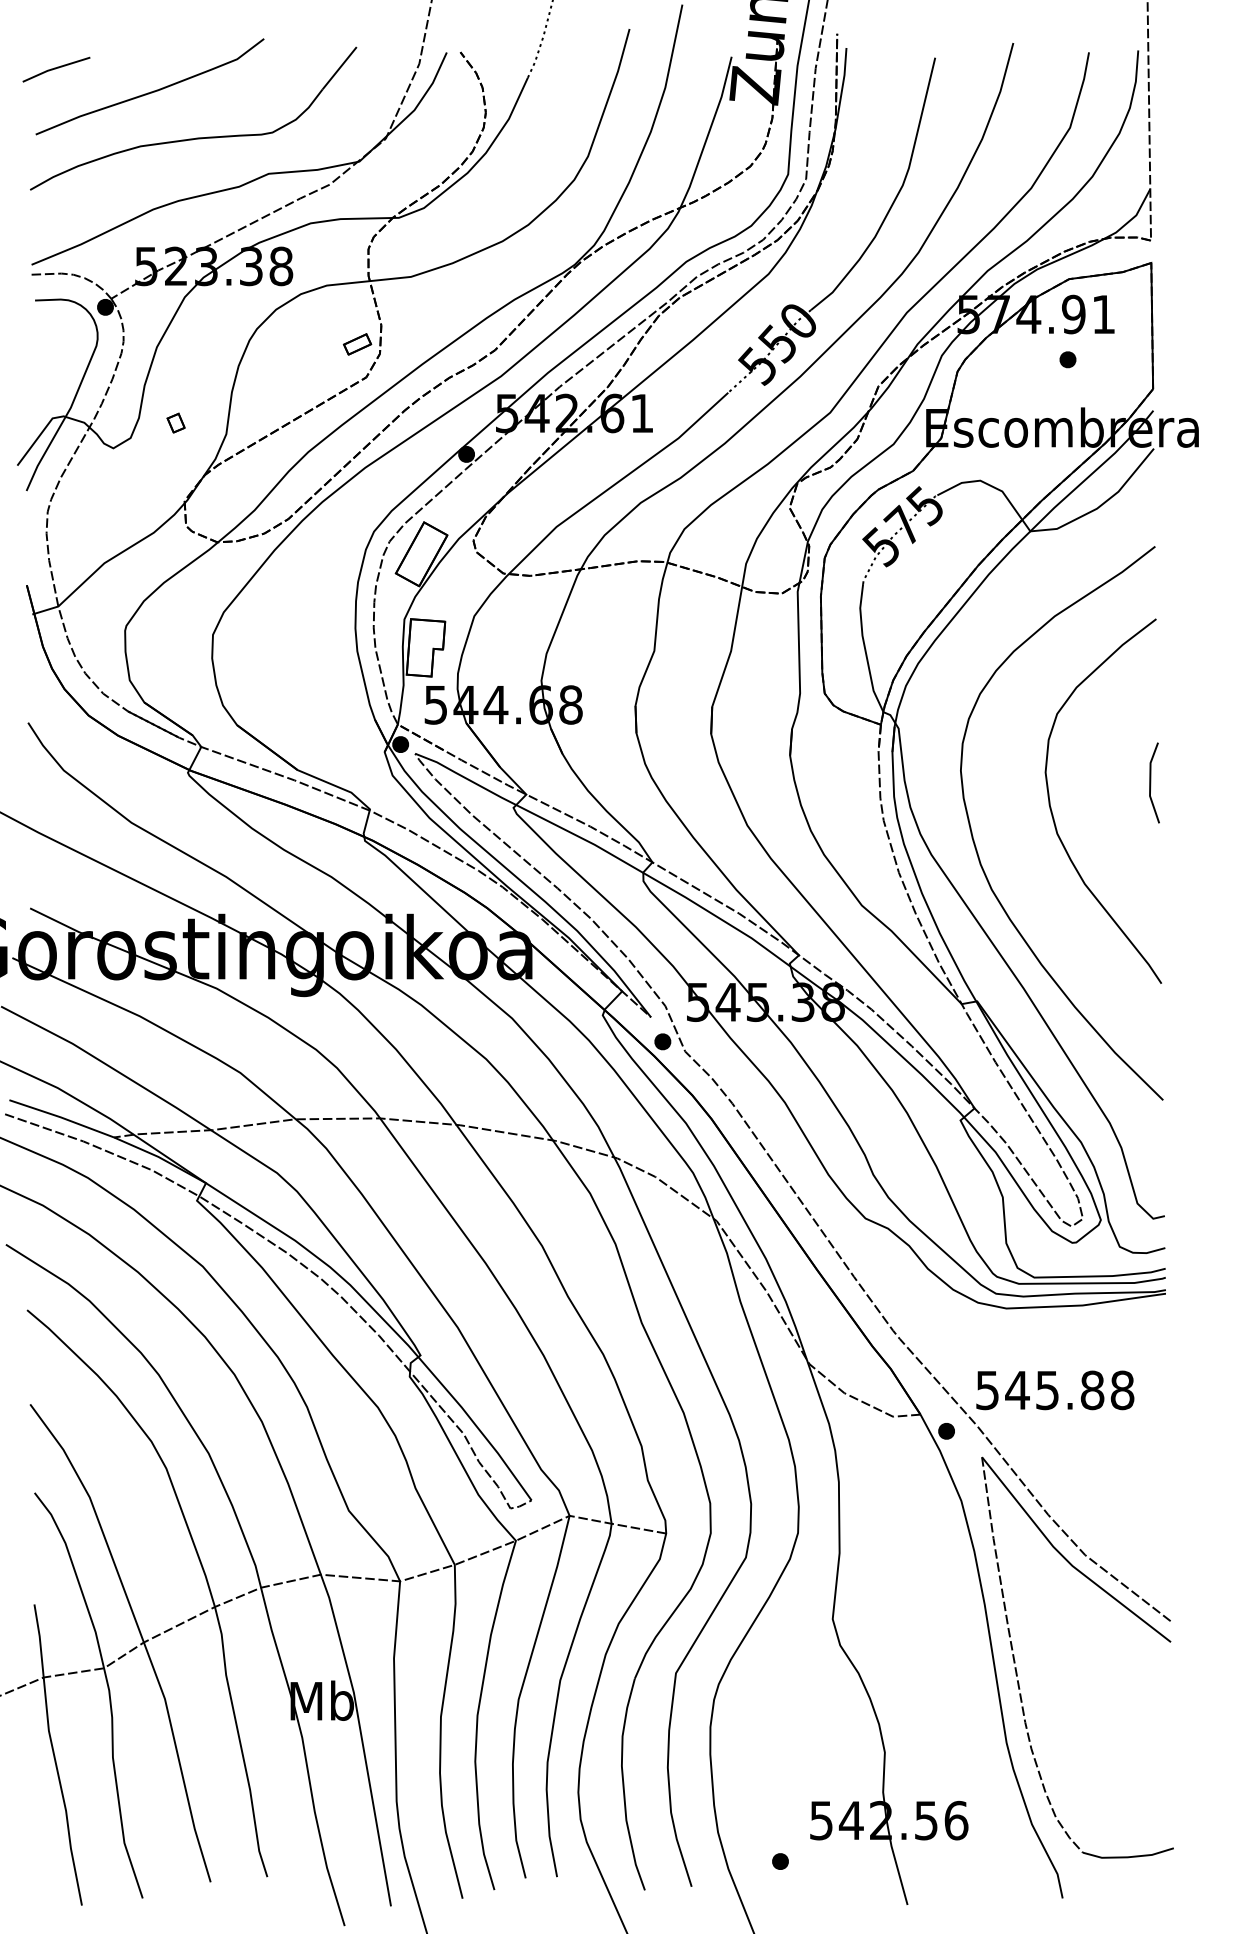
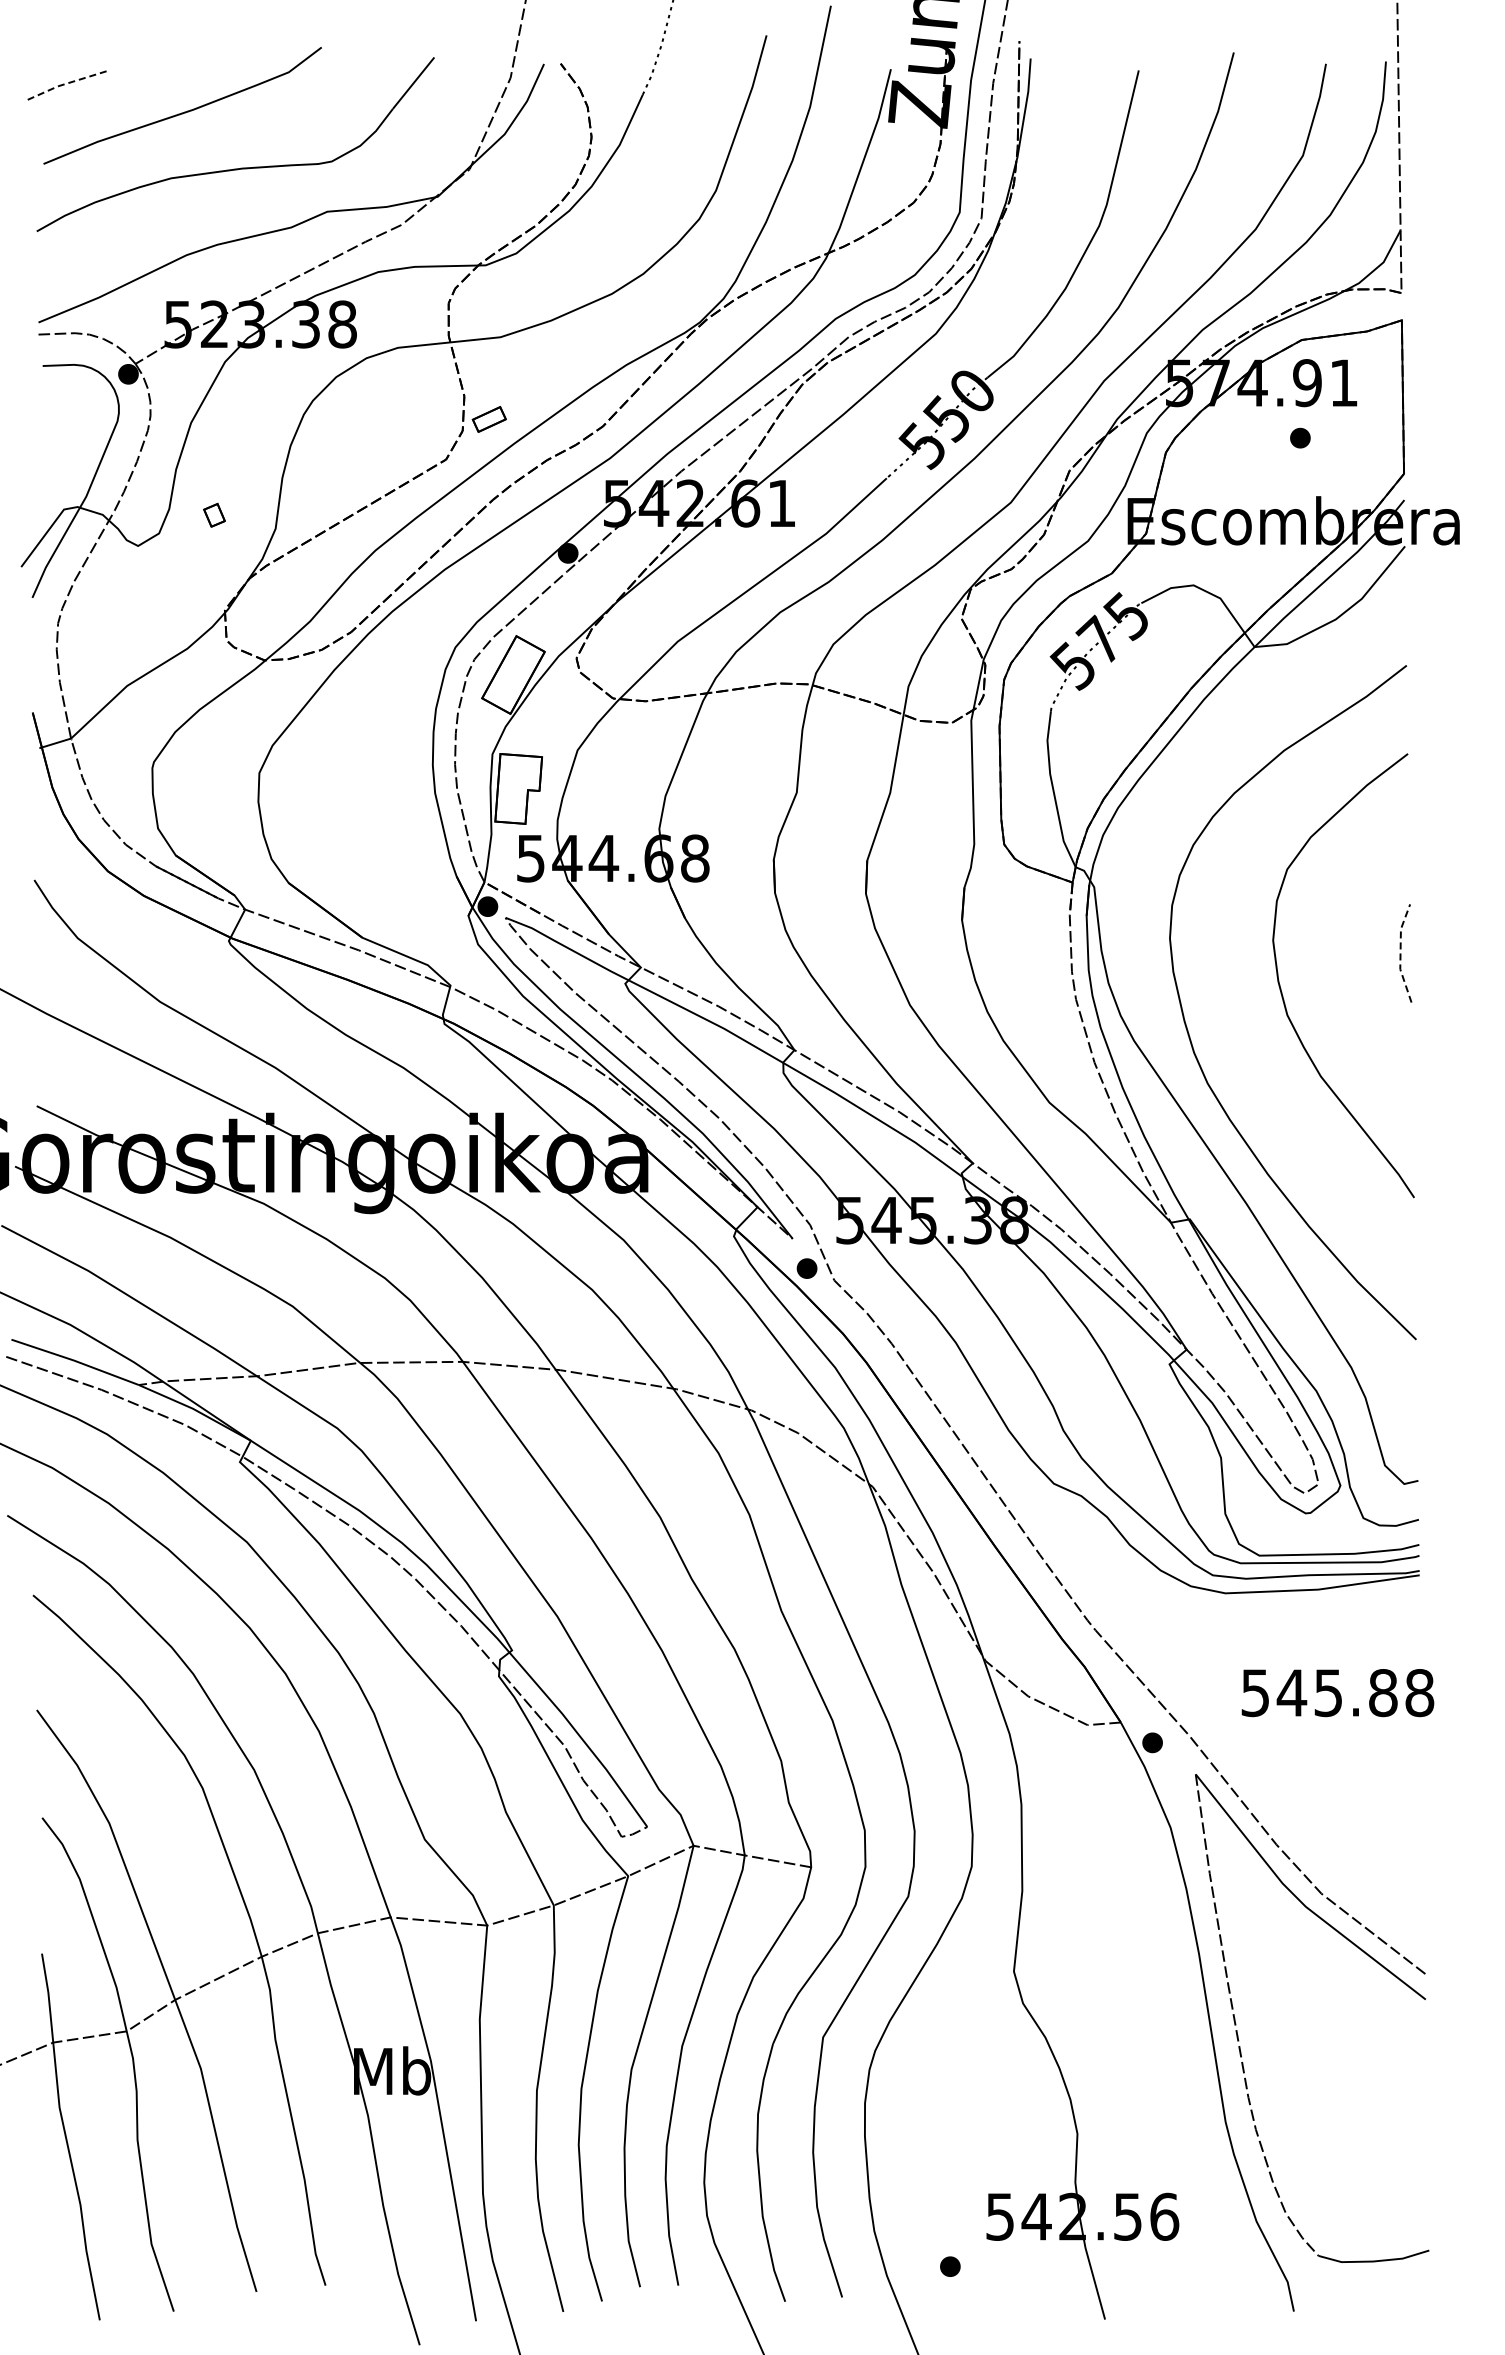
line: (55, 68) -> (67, 83), solid -> dashed
part: (356, 344) -> (488, 419), moved
line: (1150, 783) -> (1400, 953), solid -> dashed
text: (1054, 1390) -> (1337, 1693), moved

